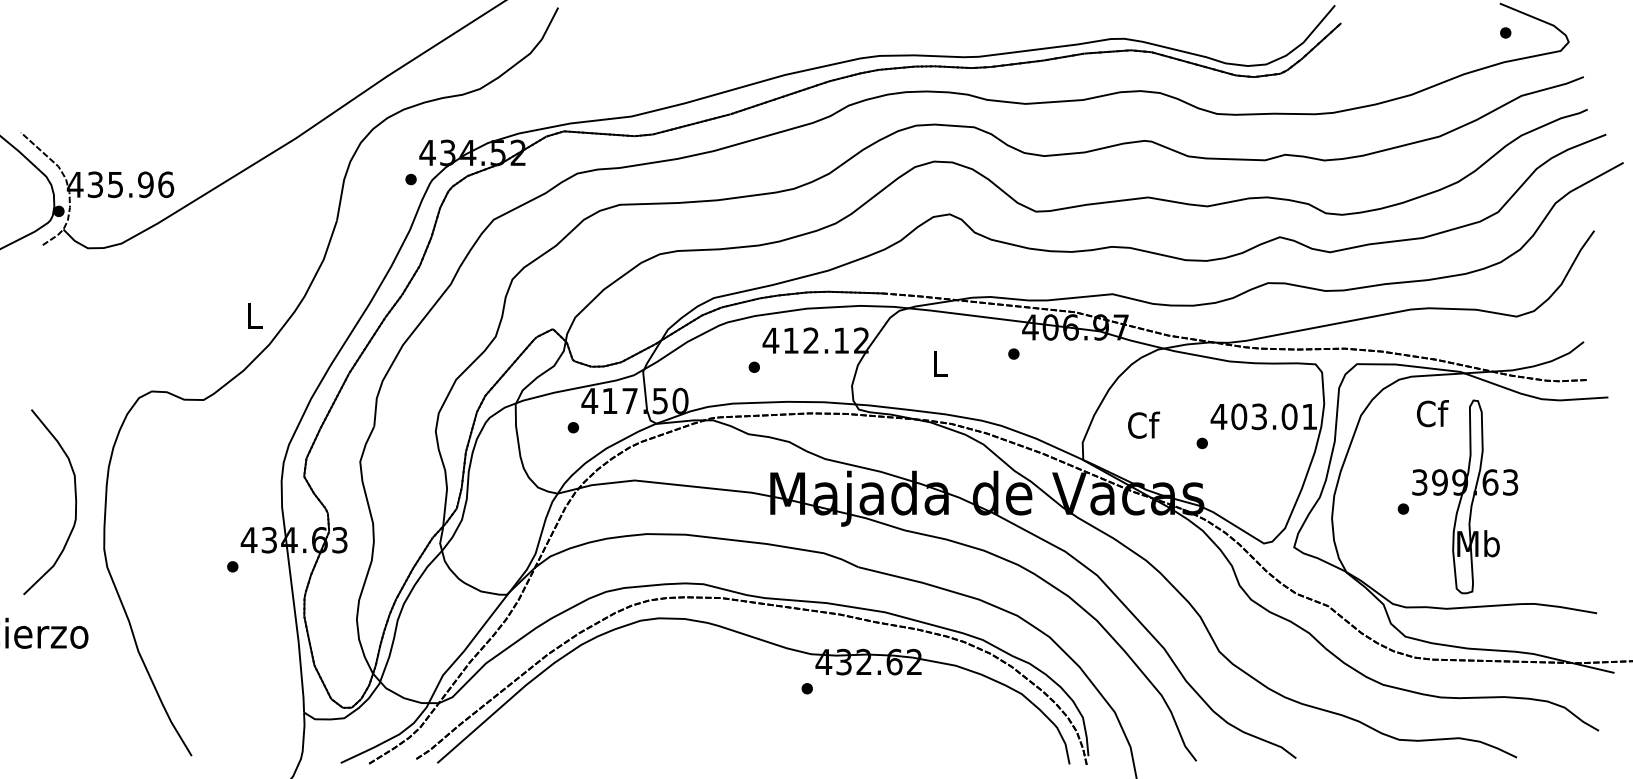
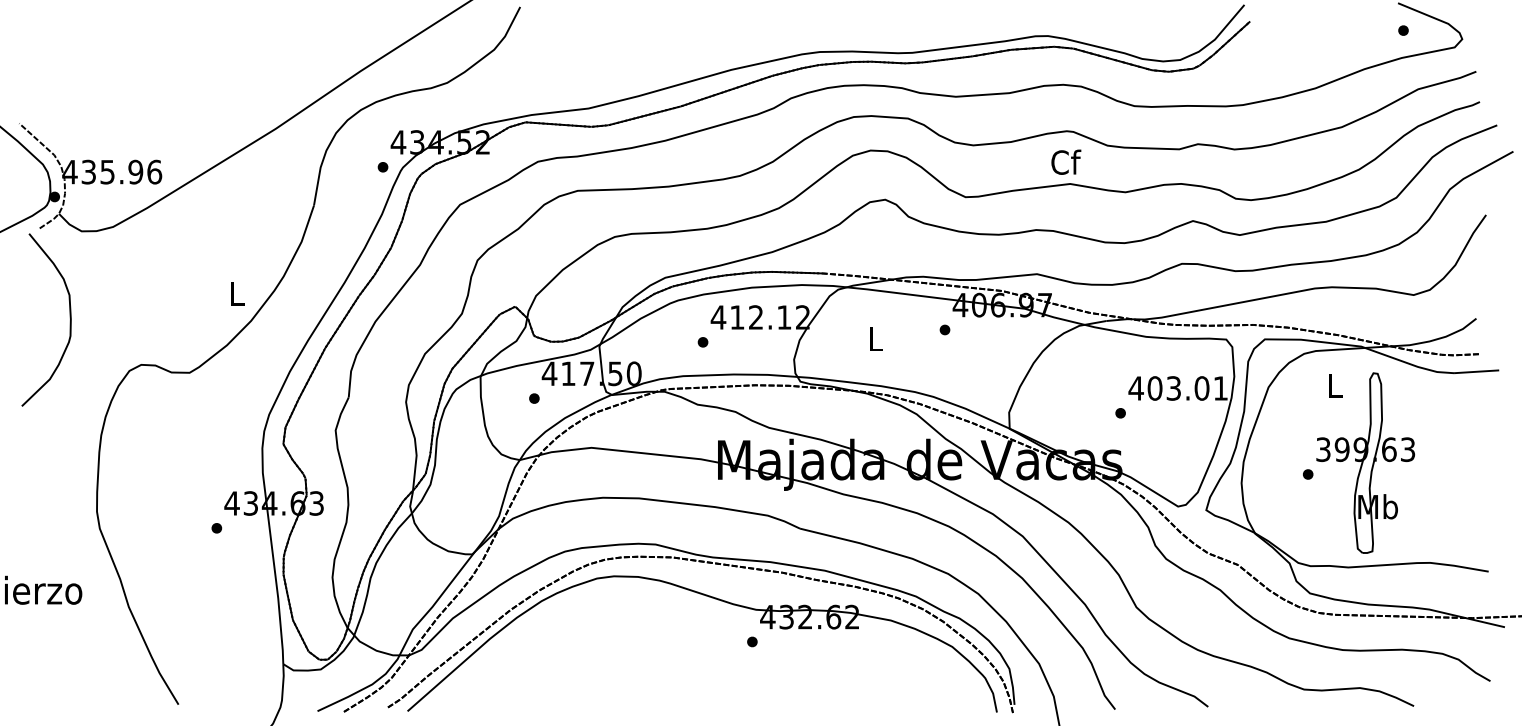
text: (1432, 413) -> (1335, 385), Cf -> L
text: (1144, 424) -> (1066, 161), moved
curve: (74, 500) -> (69, 318), moved

